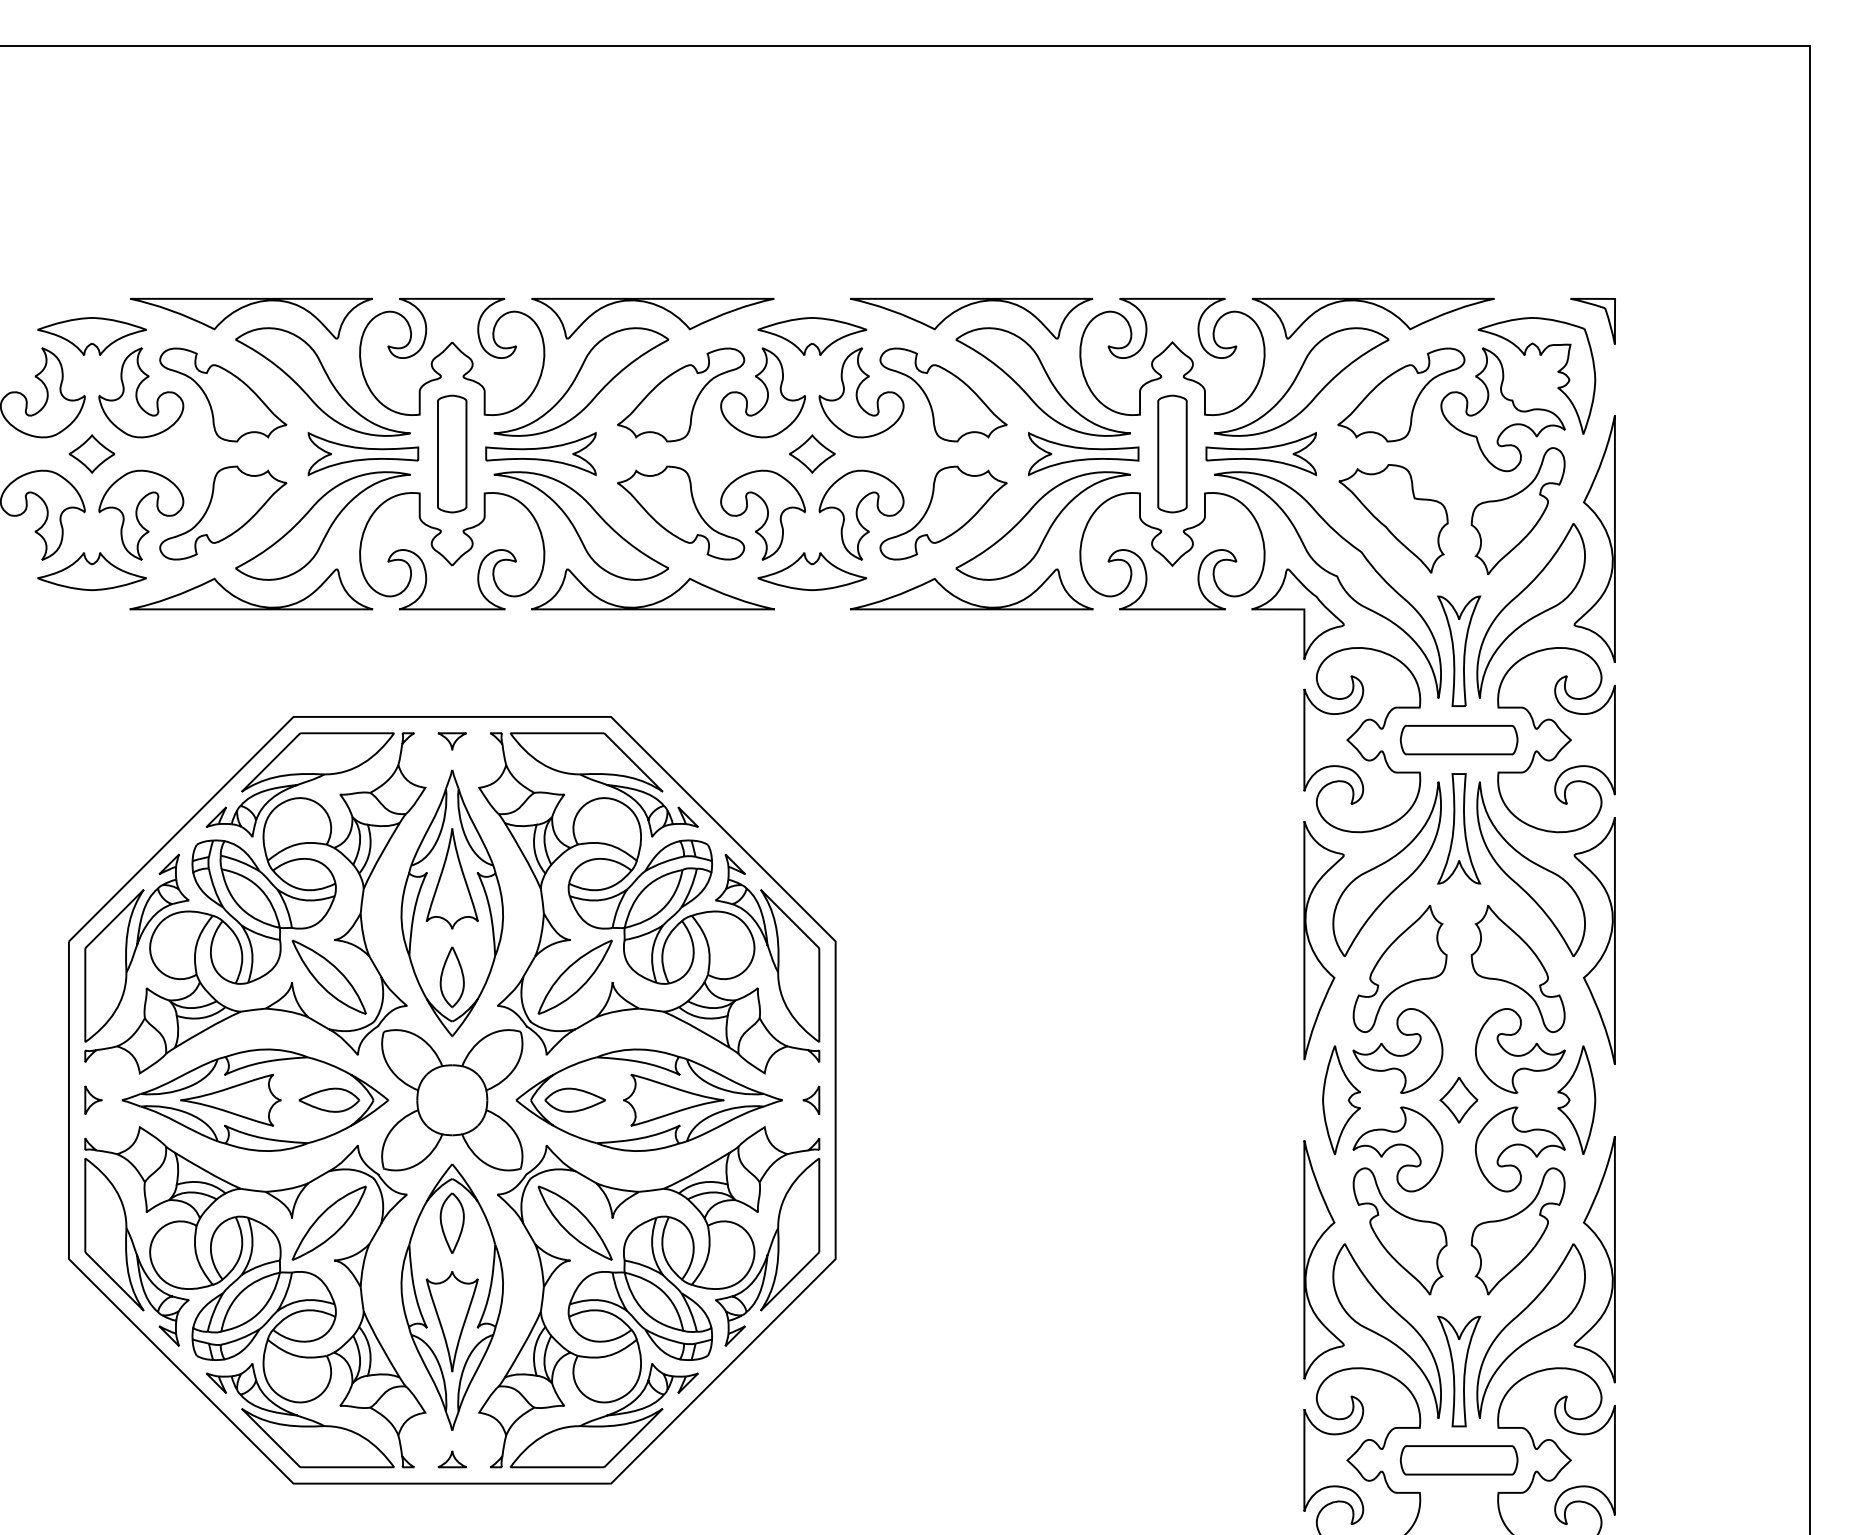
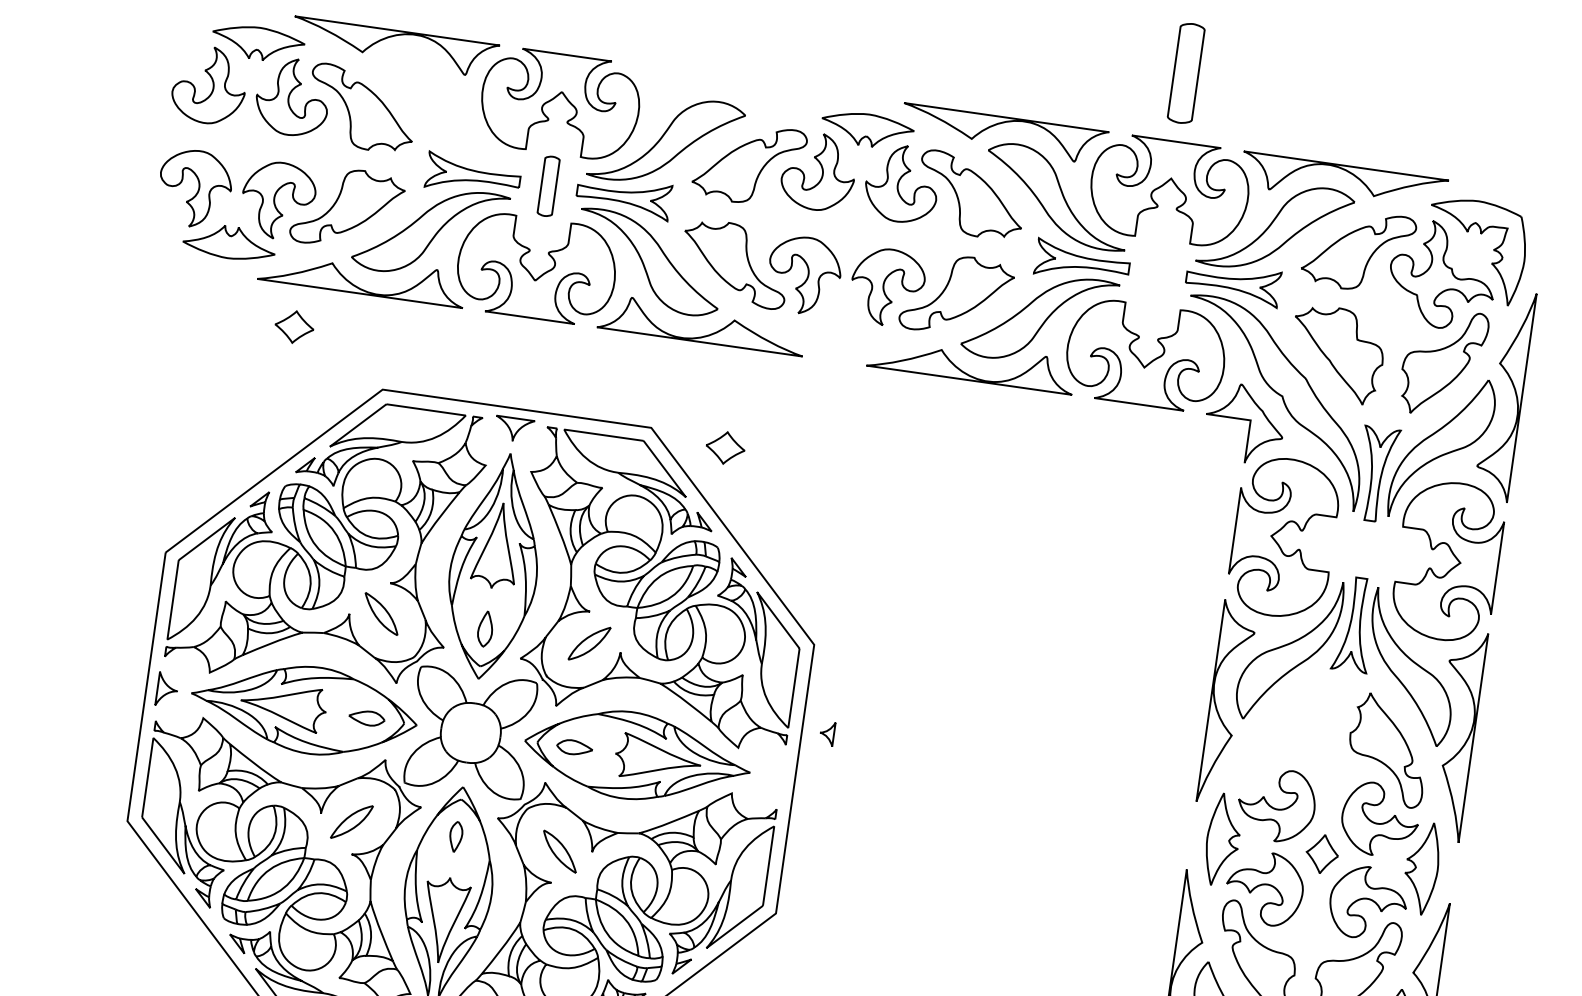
part: (656, 306) -> (739, 86), removed
part: (1595, 306) -> (1533, 199), removed
part: (322, 381) -> (447, 109), removed
part: (91, 453) -> (294, 326), moved
part: (452, 453) -> (548, 185), size x0.6
part: (812, 453) -> (725, 447), moved
part: (1172, 453) -> (1186, 72), moved
part: (812, 571) -> (839, 329), removed
part: (1458, 740) -> (1365, 549), removed
part: (451, 741) -> (513, 429), size x1.6
part: (1399, 968) -> (1287, 735), removed
part: (328, 976) -> (381, 613), size x0.6
part: (574, 976) -> (589, 643), size x0.6
part: (451, 977) -> (484, 629), size x0.7
part: (93, 1099) -> (167, 689), size x1.4
part: (329, 1099) -> (367, 717), size x0.7
part: (574, 1099) -> (574, 747), size x0.7
part: (811, 1099) -> (827, 733), moved
part: (328, 1222) -> (351, 821), size x0.6
part: (451, 1222) -> (455, 836), size x0.6
part: (574, 1222) -> (559, 851), size x0.6

